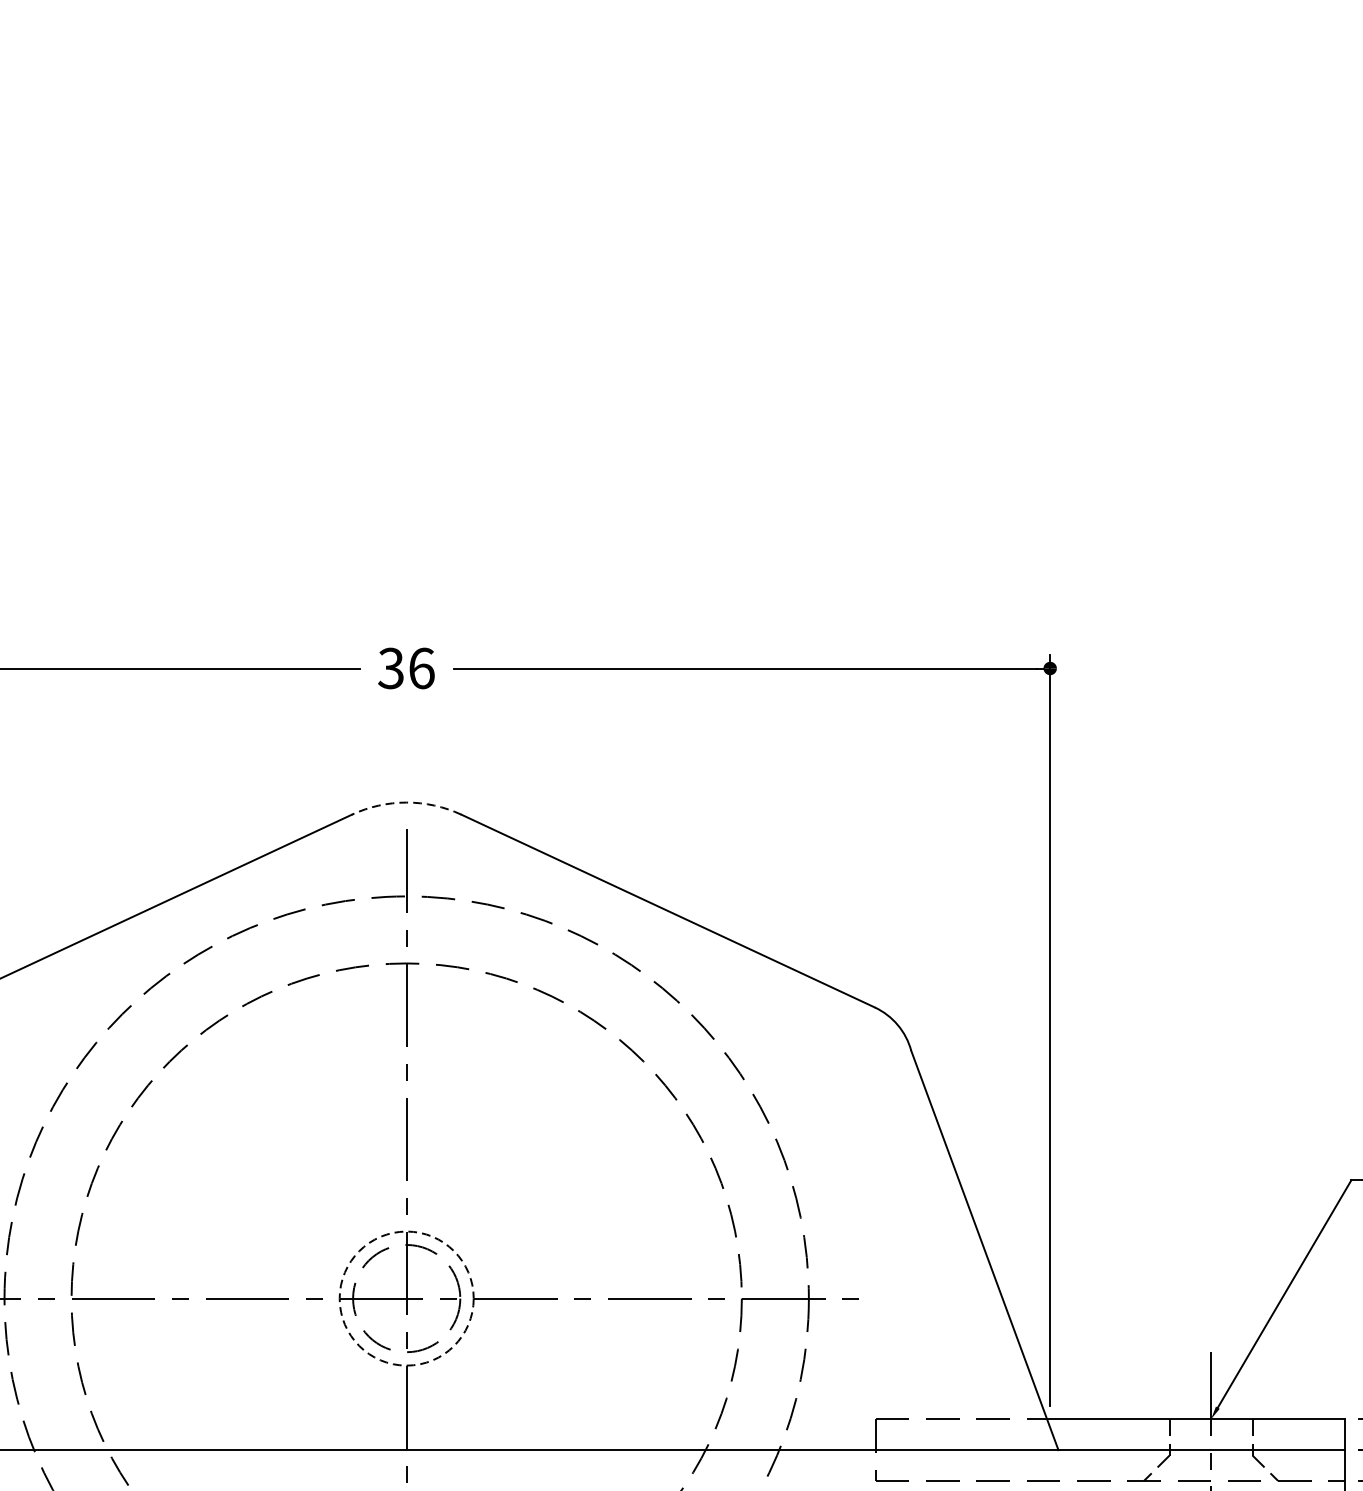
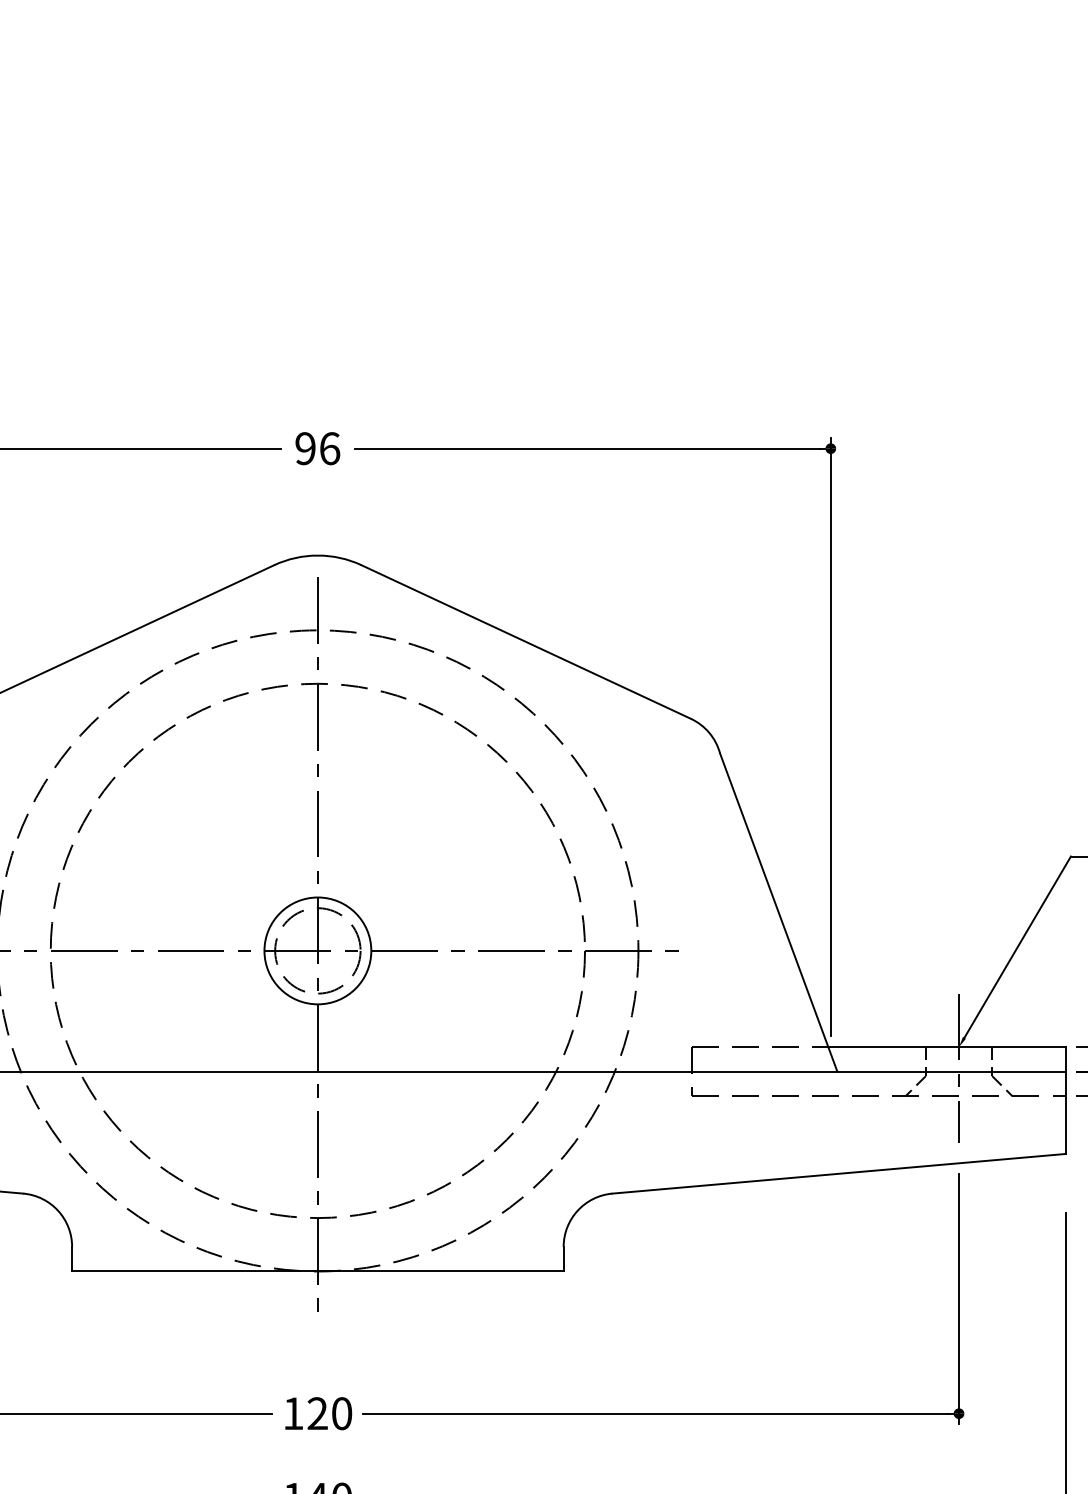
text: (391, 668) -> (305, 448), 36 -> 96
arc: (406, 802) -> (317, 555), dashed -> solid
circle: (406, 1298) -> (317, 950), dashed -> solid

